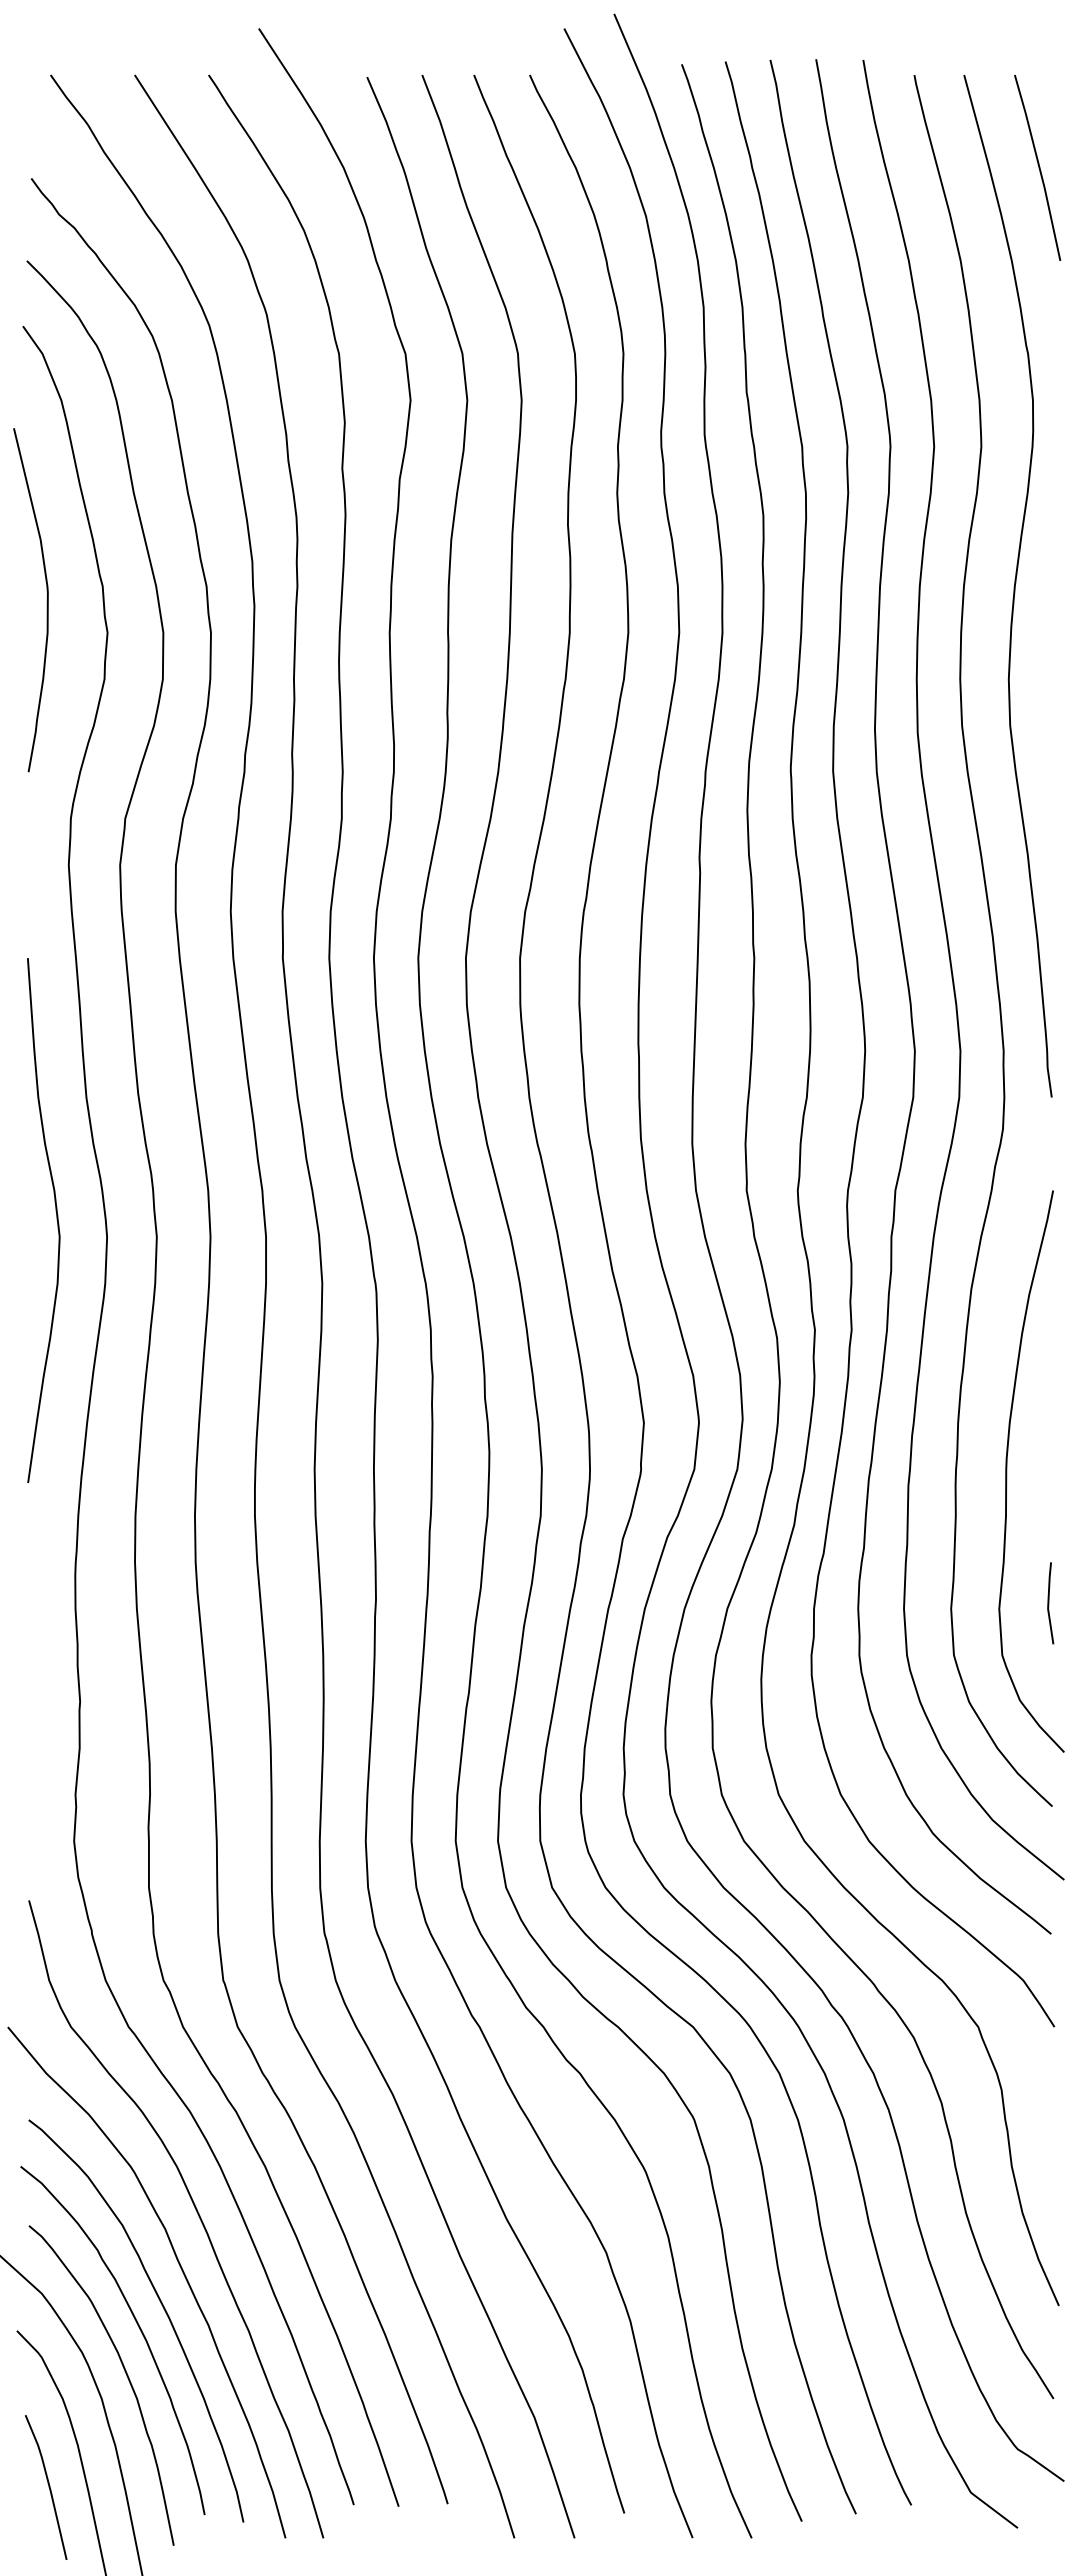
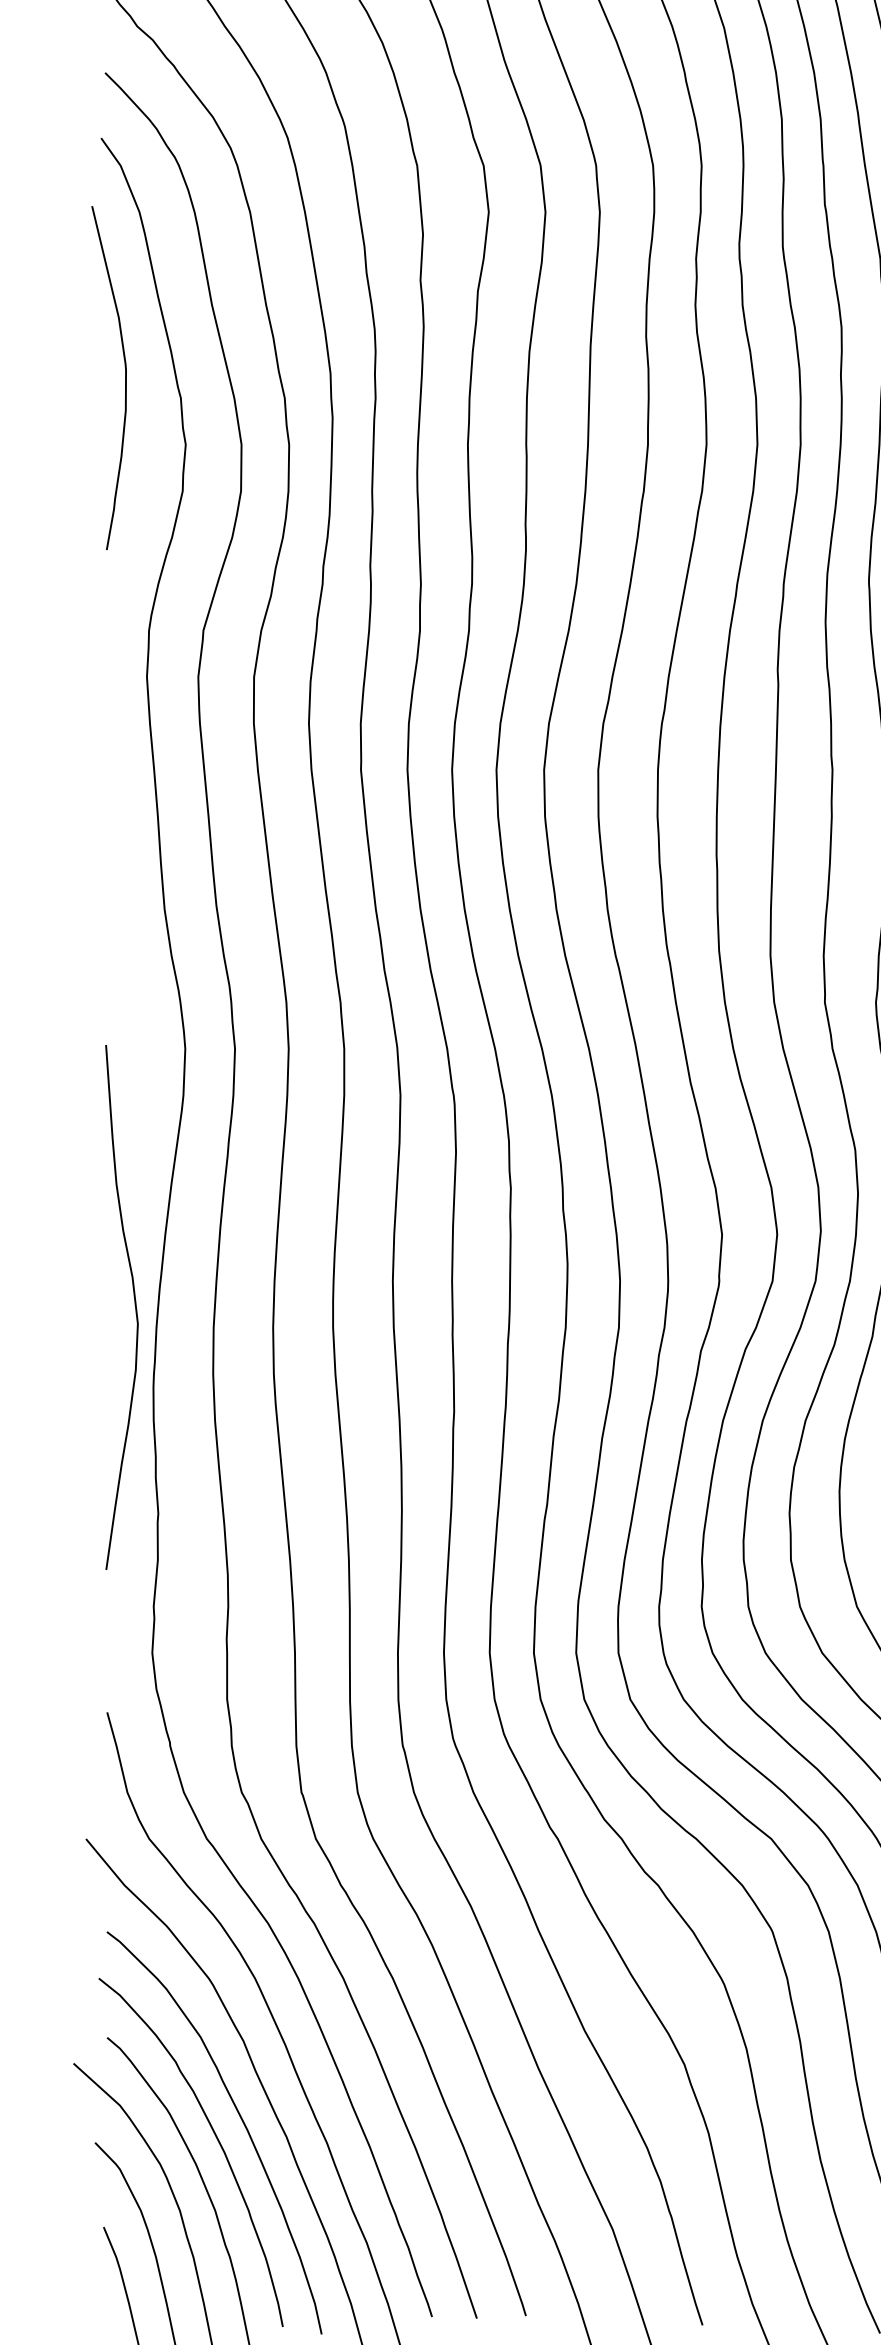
curve: (46, 600) -> (124, 378), moved
curve: (56, 1220) -> (134, 1307), moved

